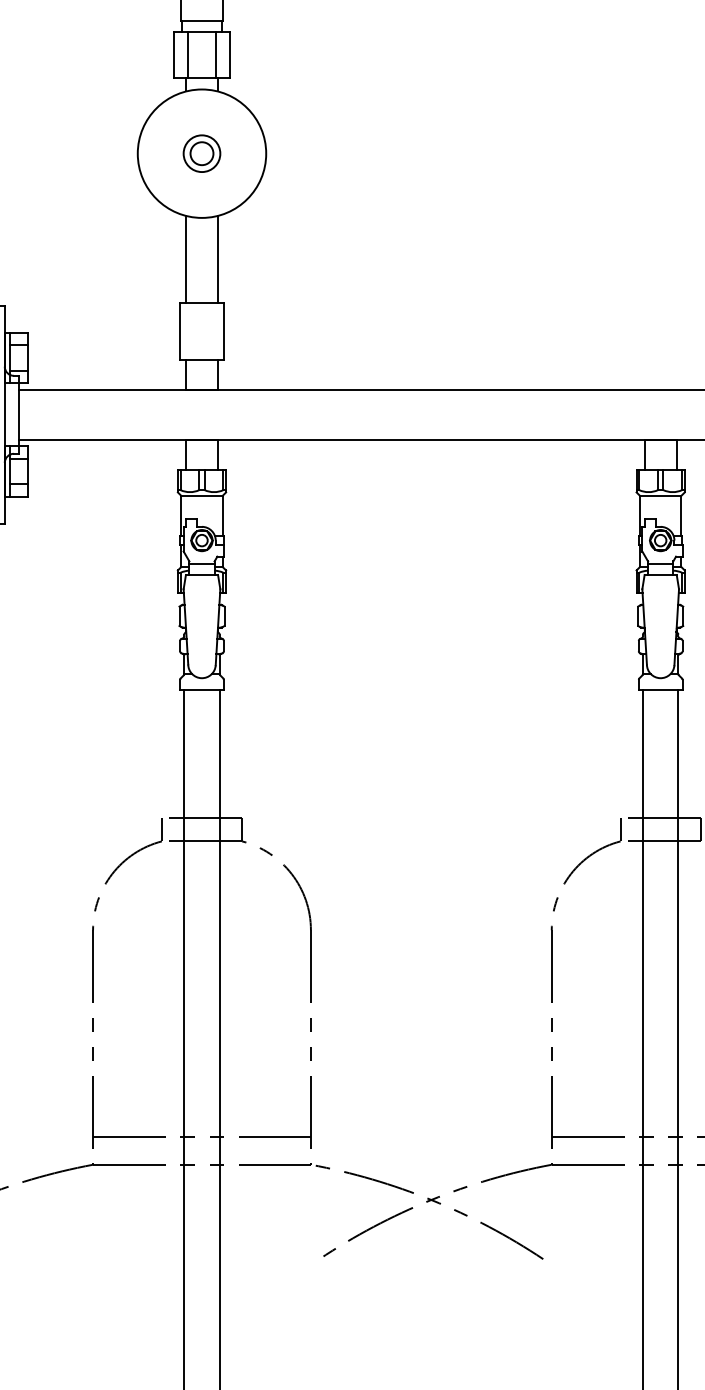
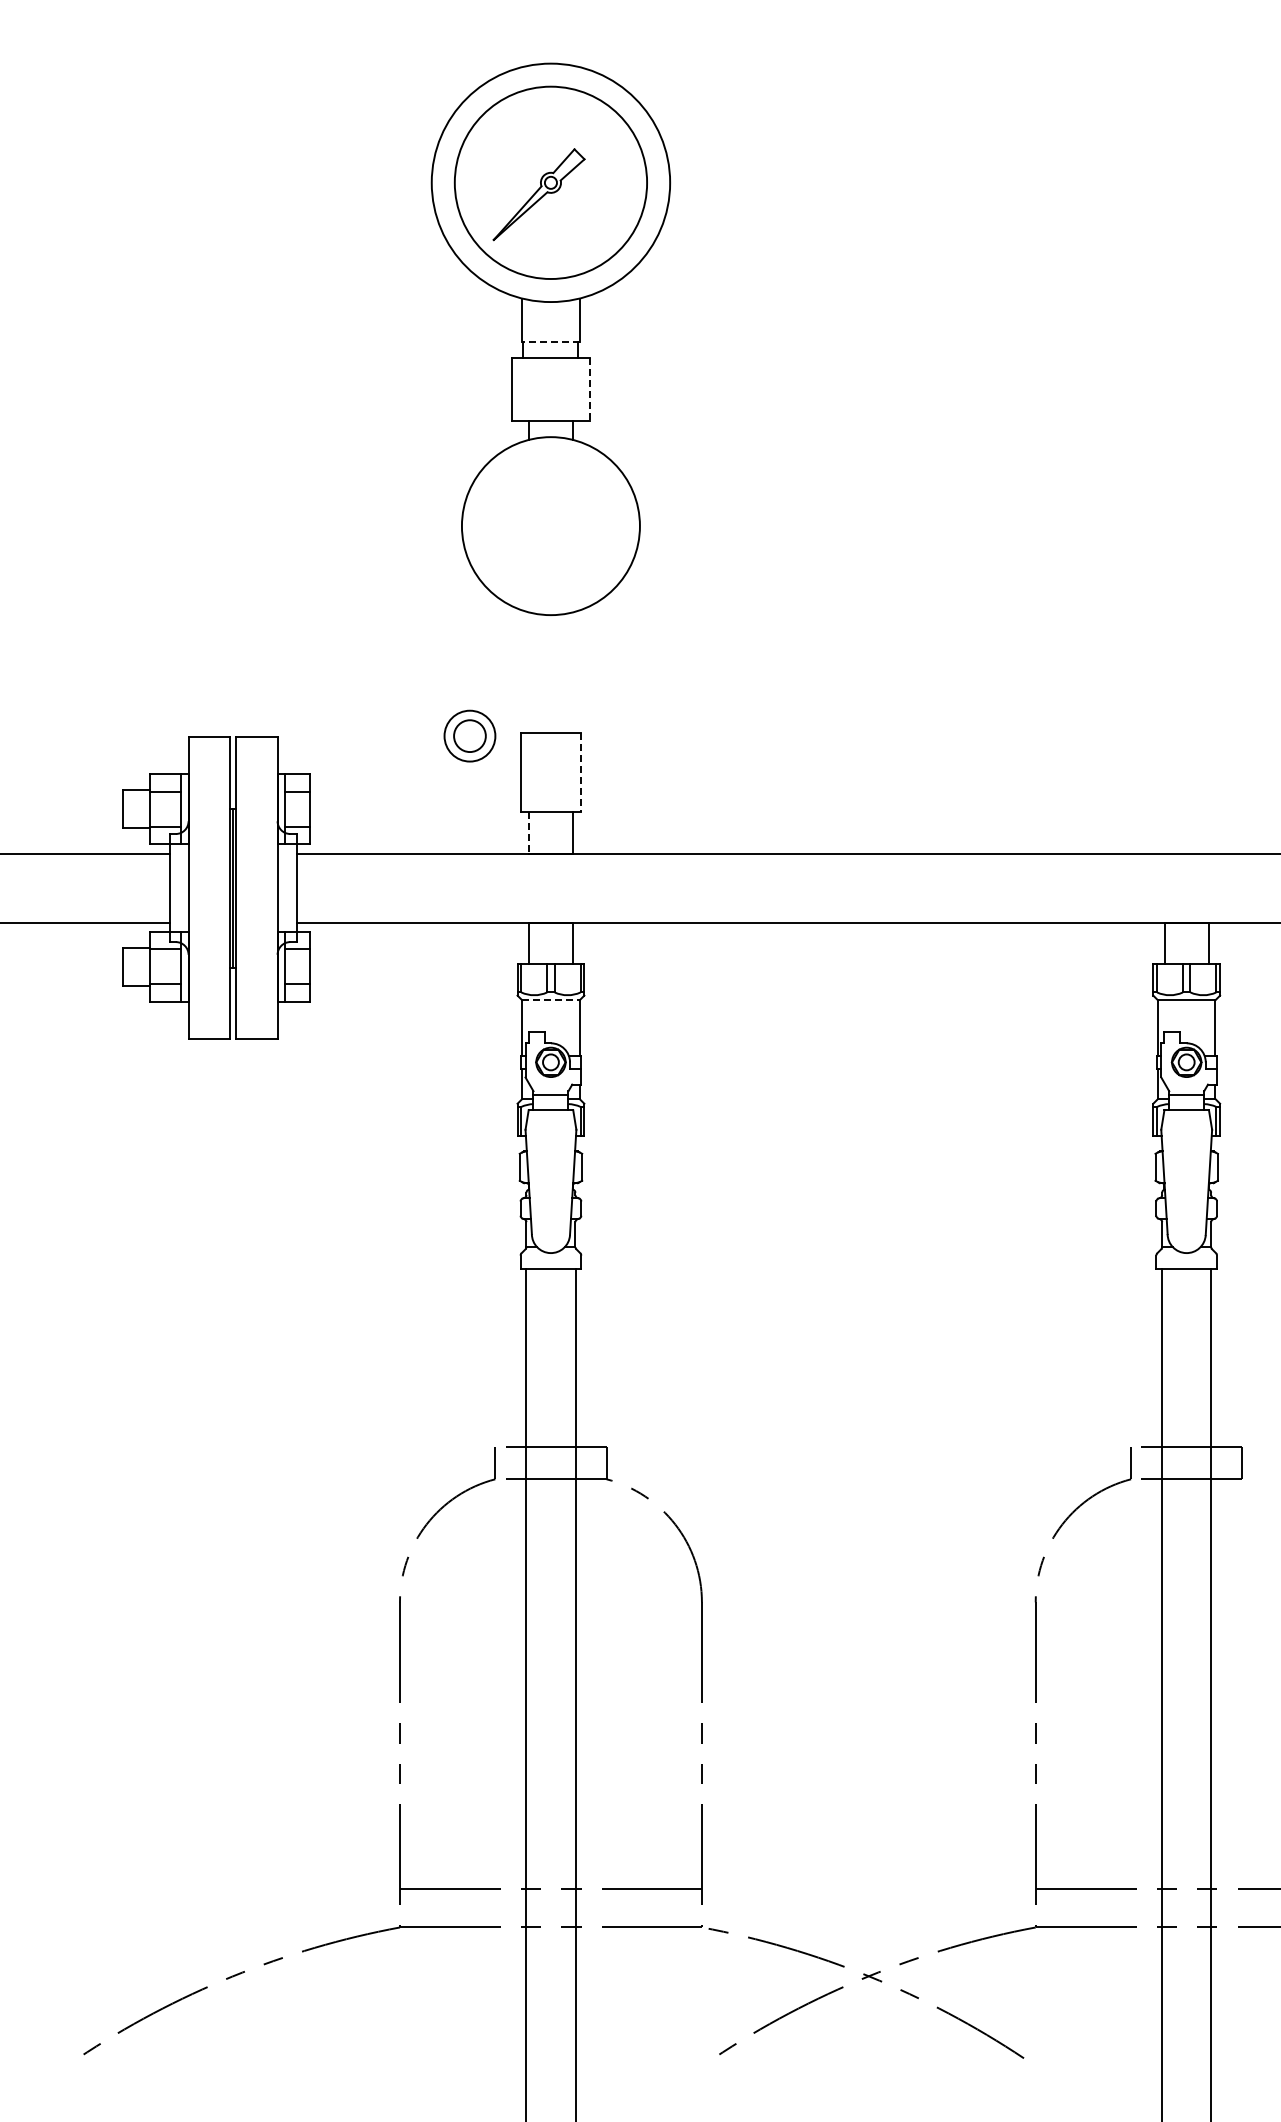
line: (201, 20) -> (550, 341), solid -> dashed
line: (187, 55) -> (531, 389), removed
line: (216, 55) -> (570, 389), removed
line: (229, 55) -> (589, 389), solid -> dashed
part: (201, 153) -> (469, 735), moved
line: (186, 259) -> (529, 672), removed
line: (217, 259) -> (572, 672), removed
line: (224, 331) -> (581, 772), solid -> dashed
line: (186, 374) -> (529, 832), solid -> dashed
line: (201, 495) -> (550, 1000), solid -> dashed

